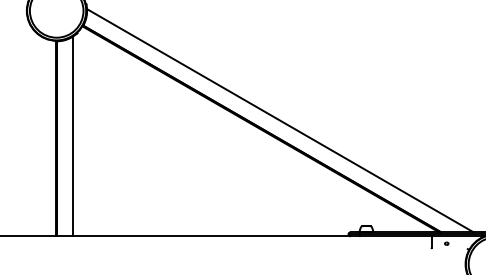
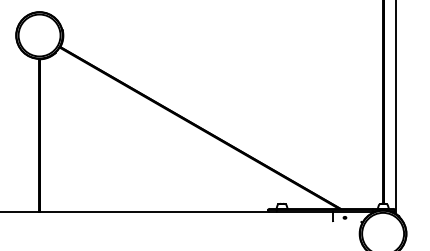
line: (280, 120) -> (214, 121), removed
line: (73, 136) -> (52, 133), removed

